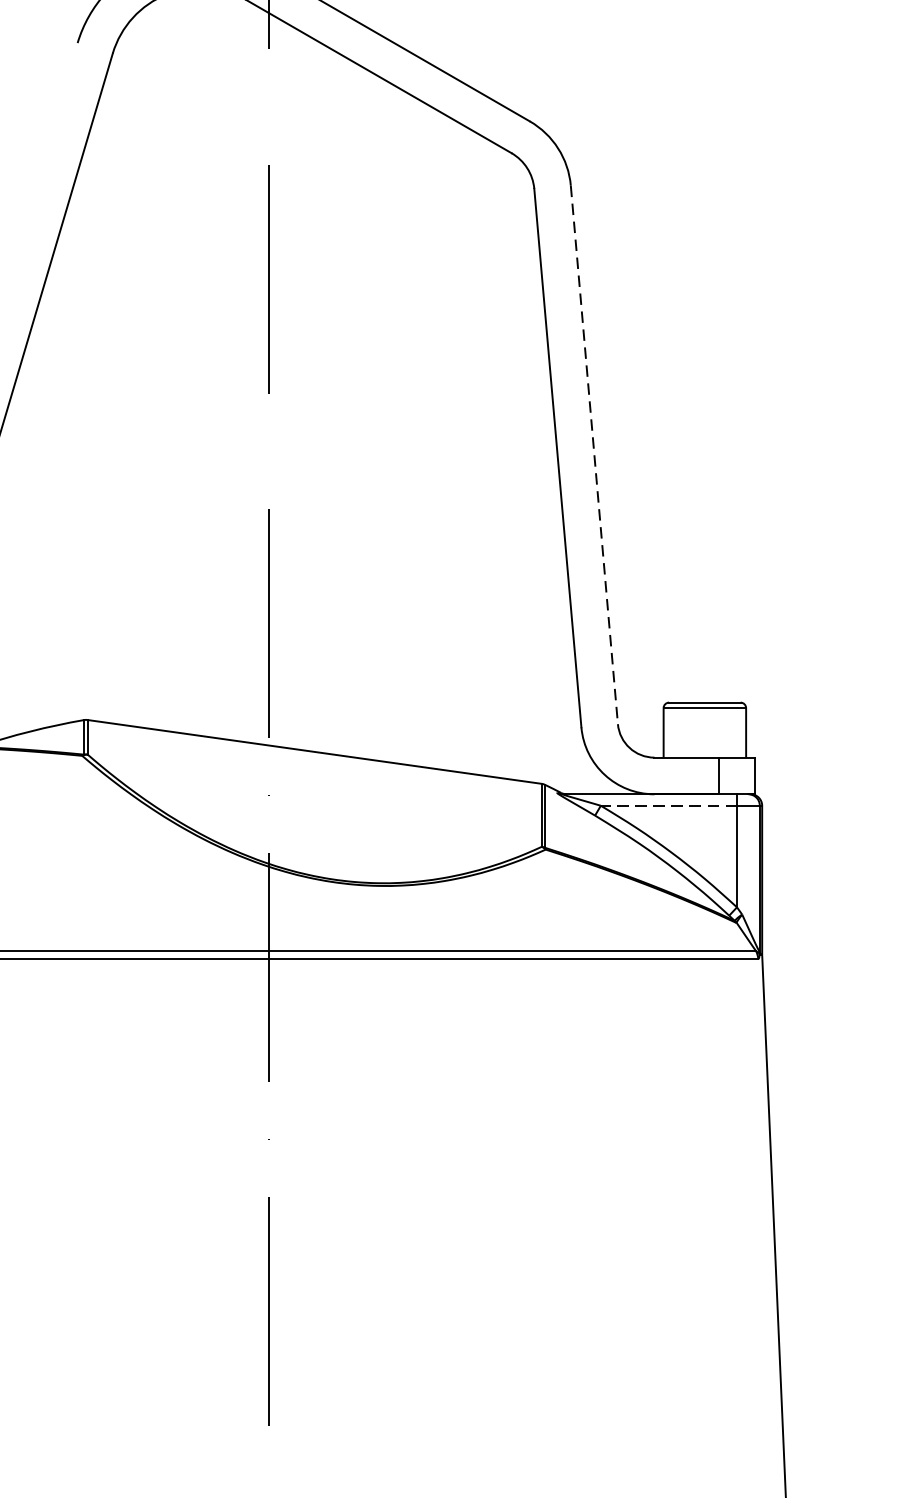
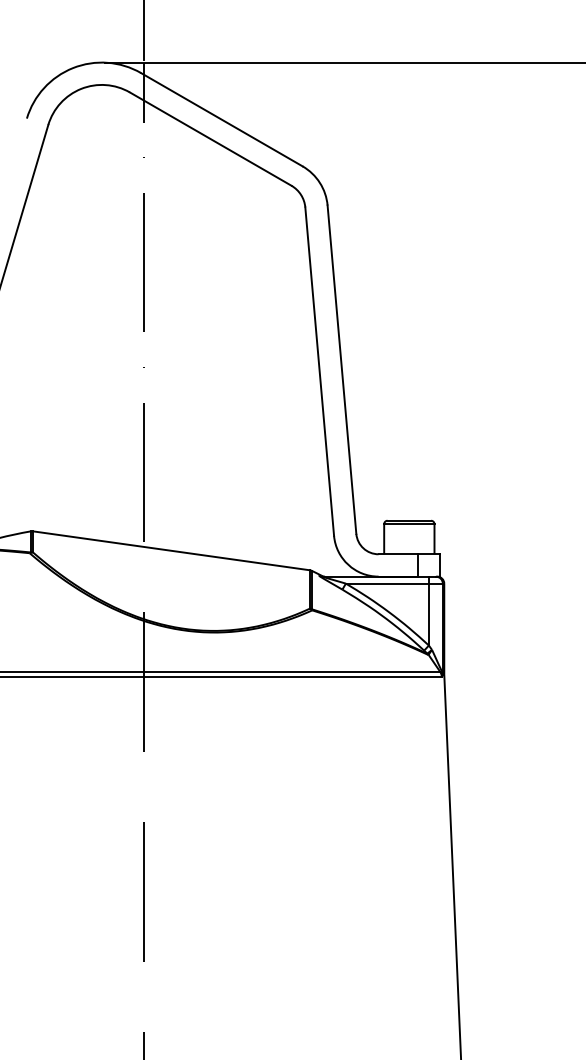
line: (593, 454) -> (341, 369), dashed -> solid
line: (669, 805) -> (387, 583), dashed -> solid

